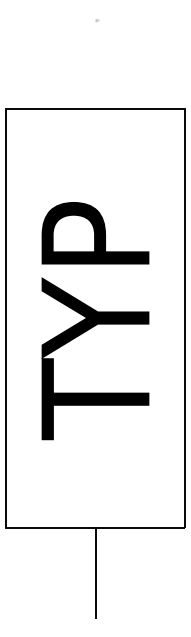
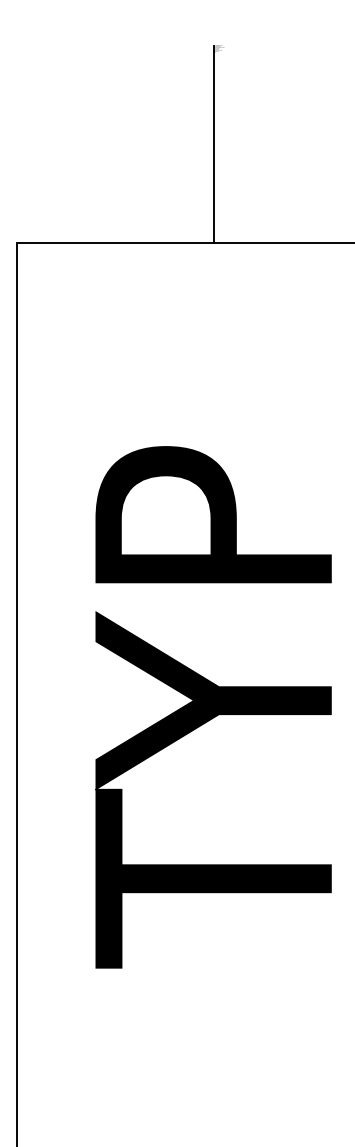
line: (95, 64) -> (213, 144), added

